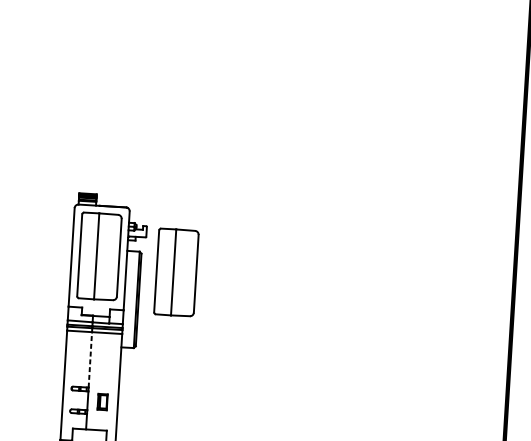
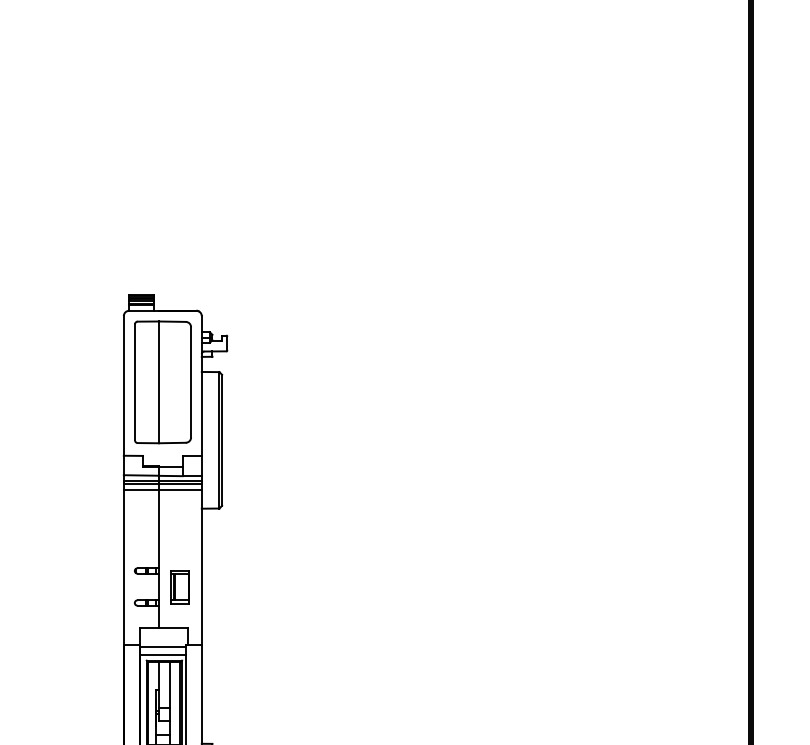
part: (176, 272) -> (272, 398), removed
line: (90, 359) -> (159, 528), dashed -> solid
part: (102, 402) -> (179, 587), size x1.43

